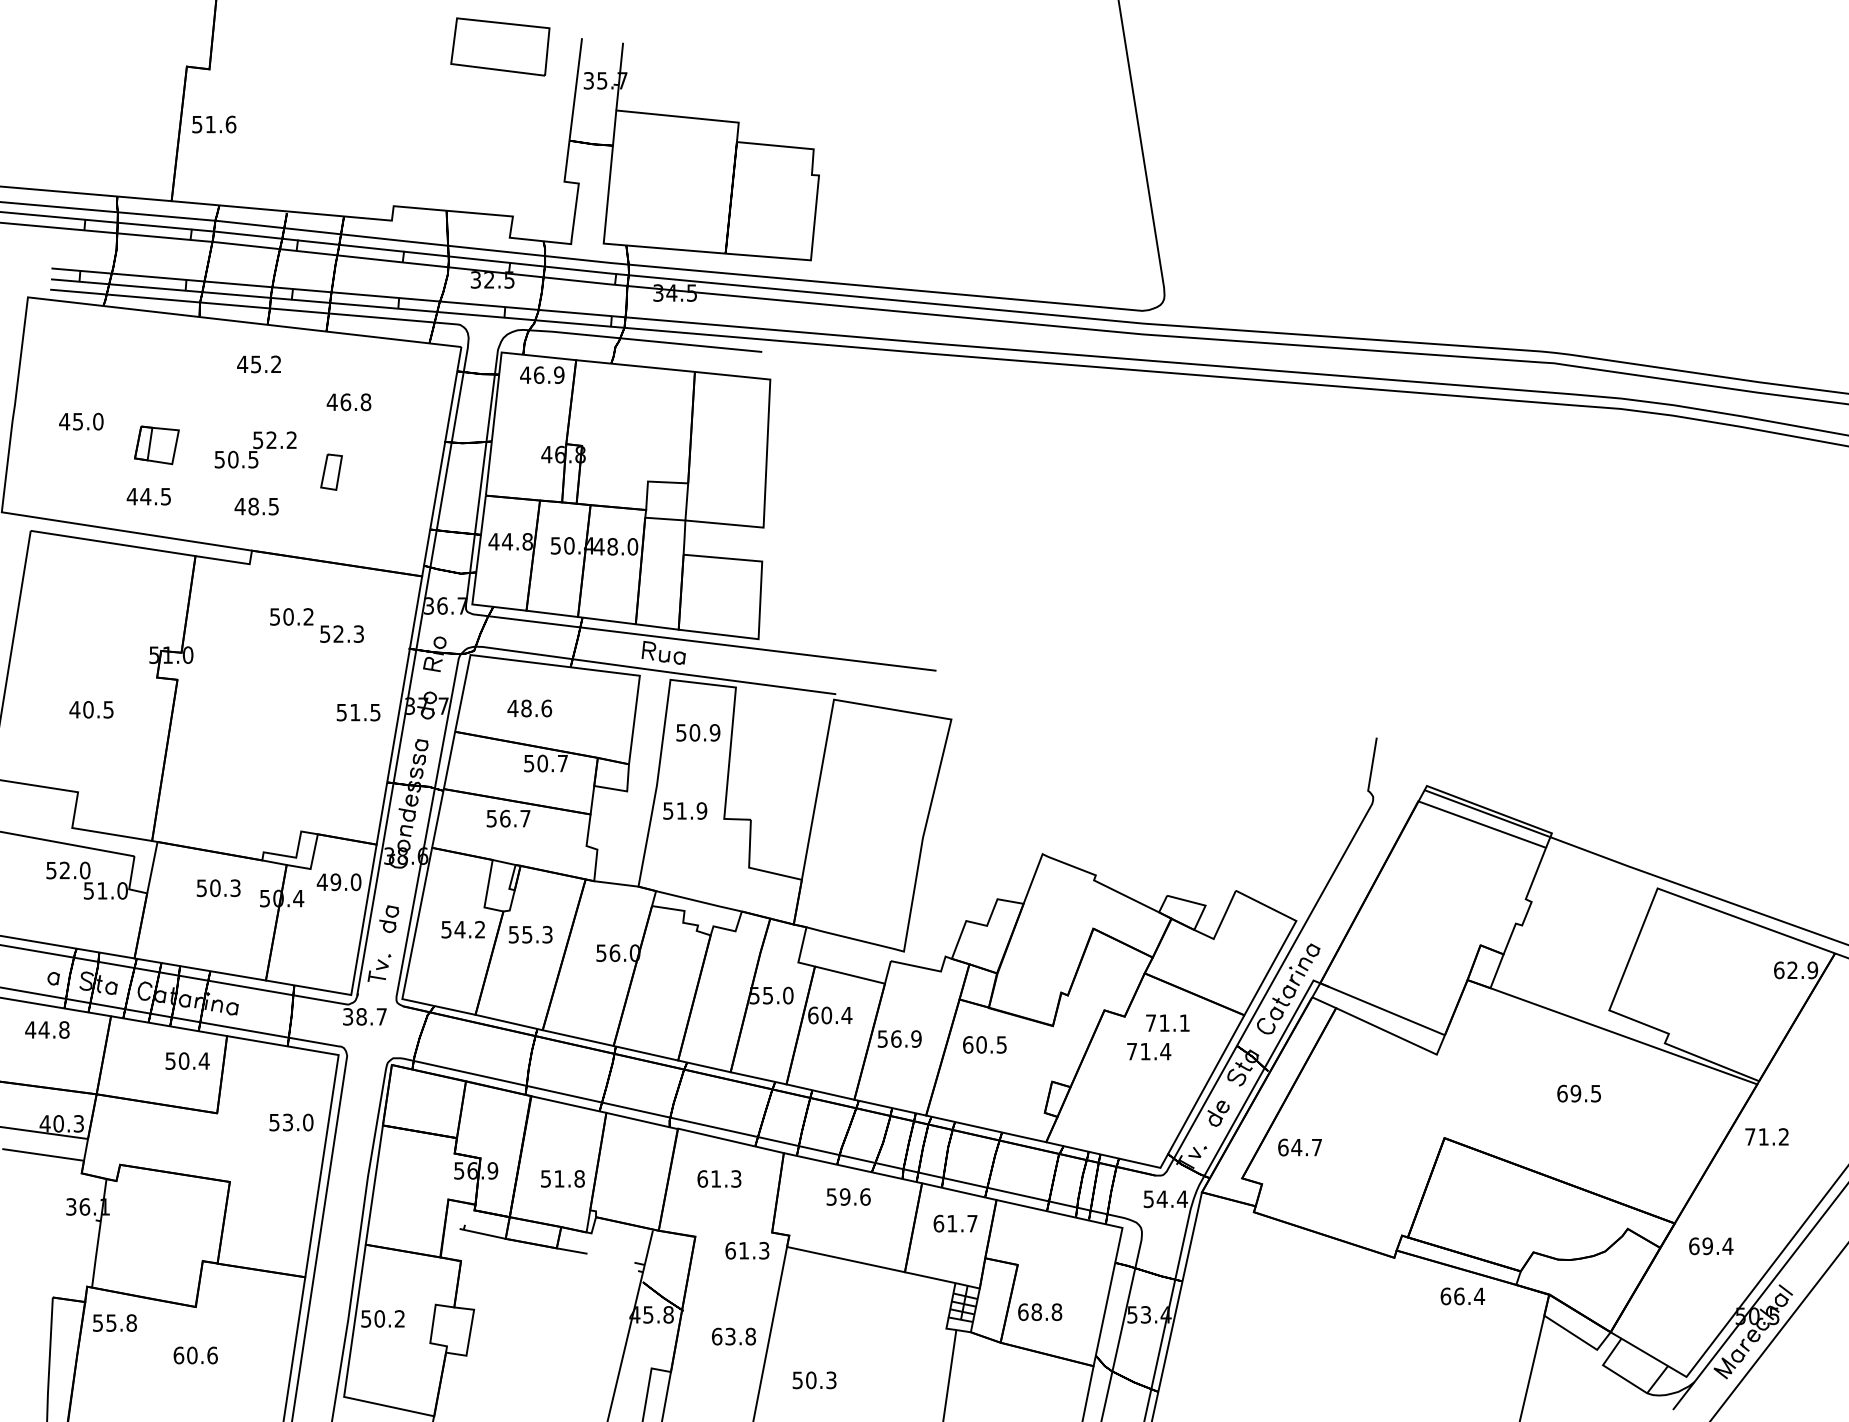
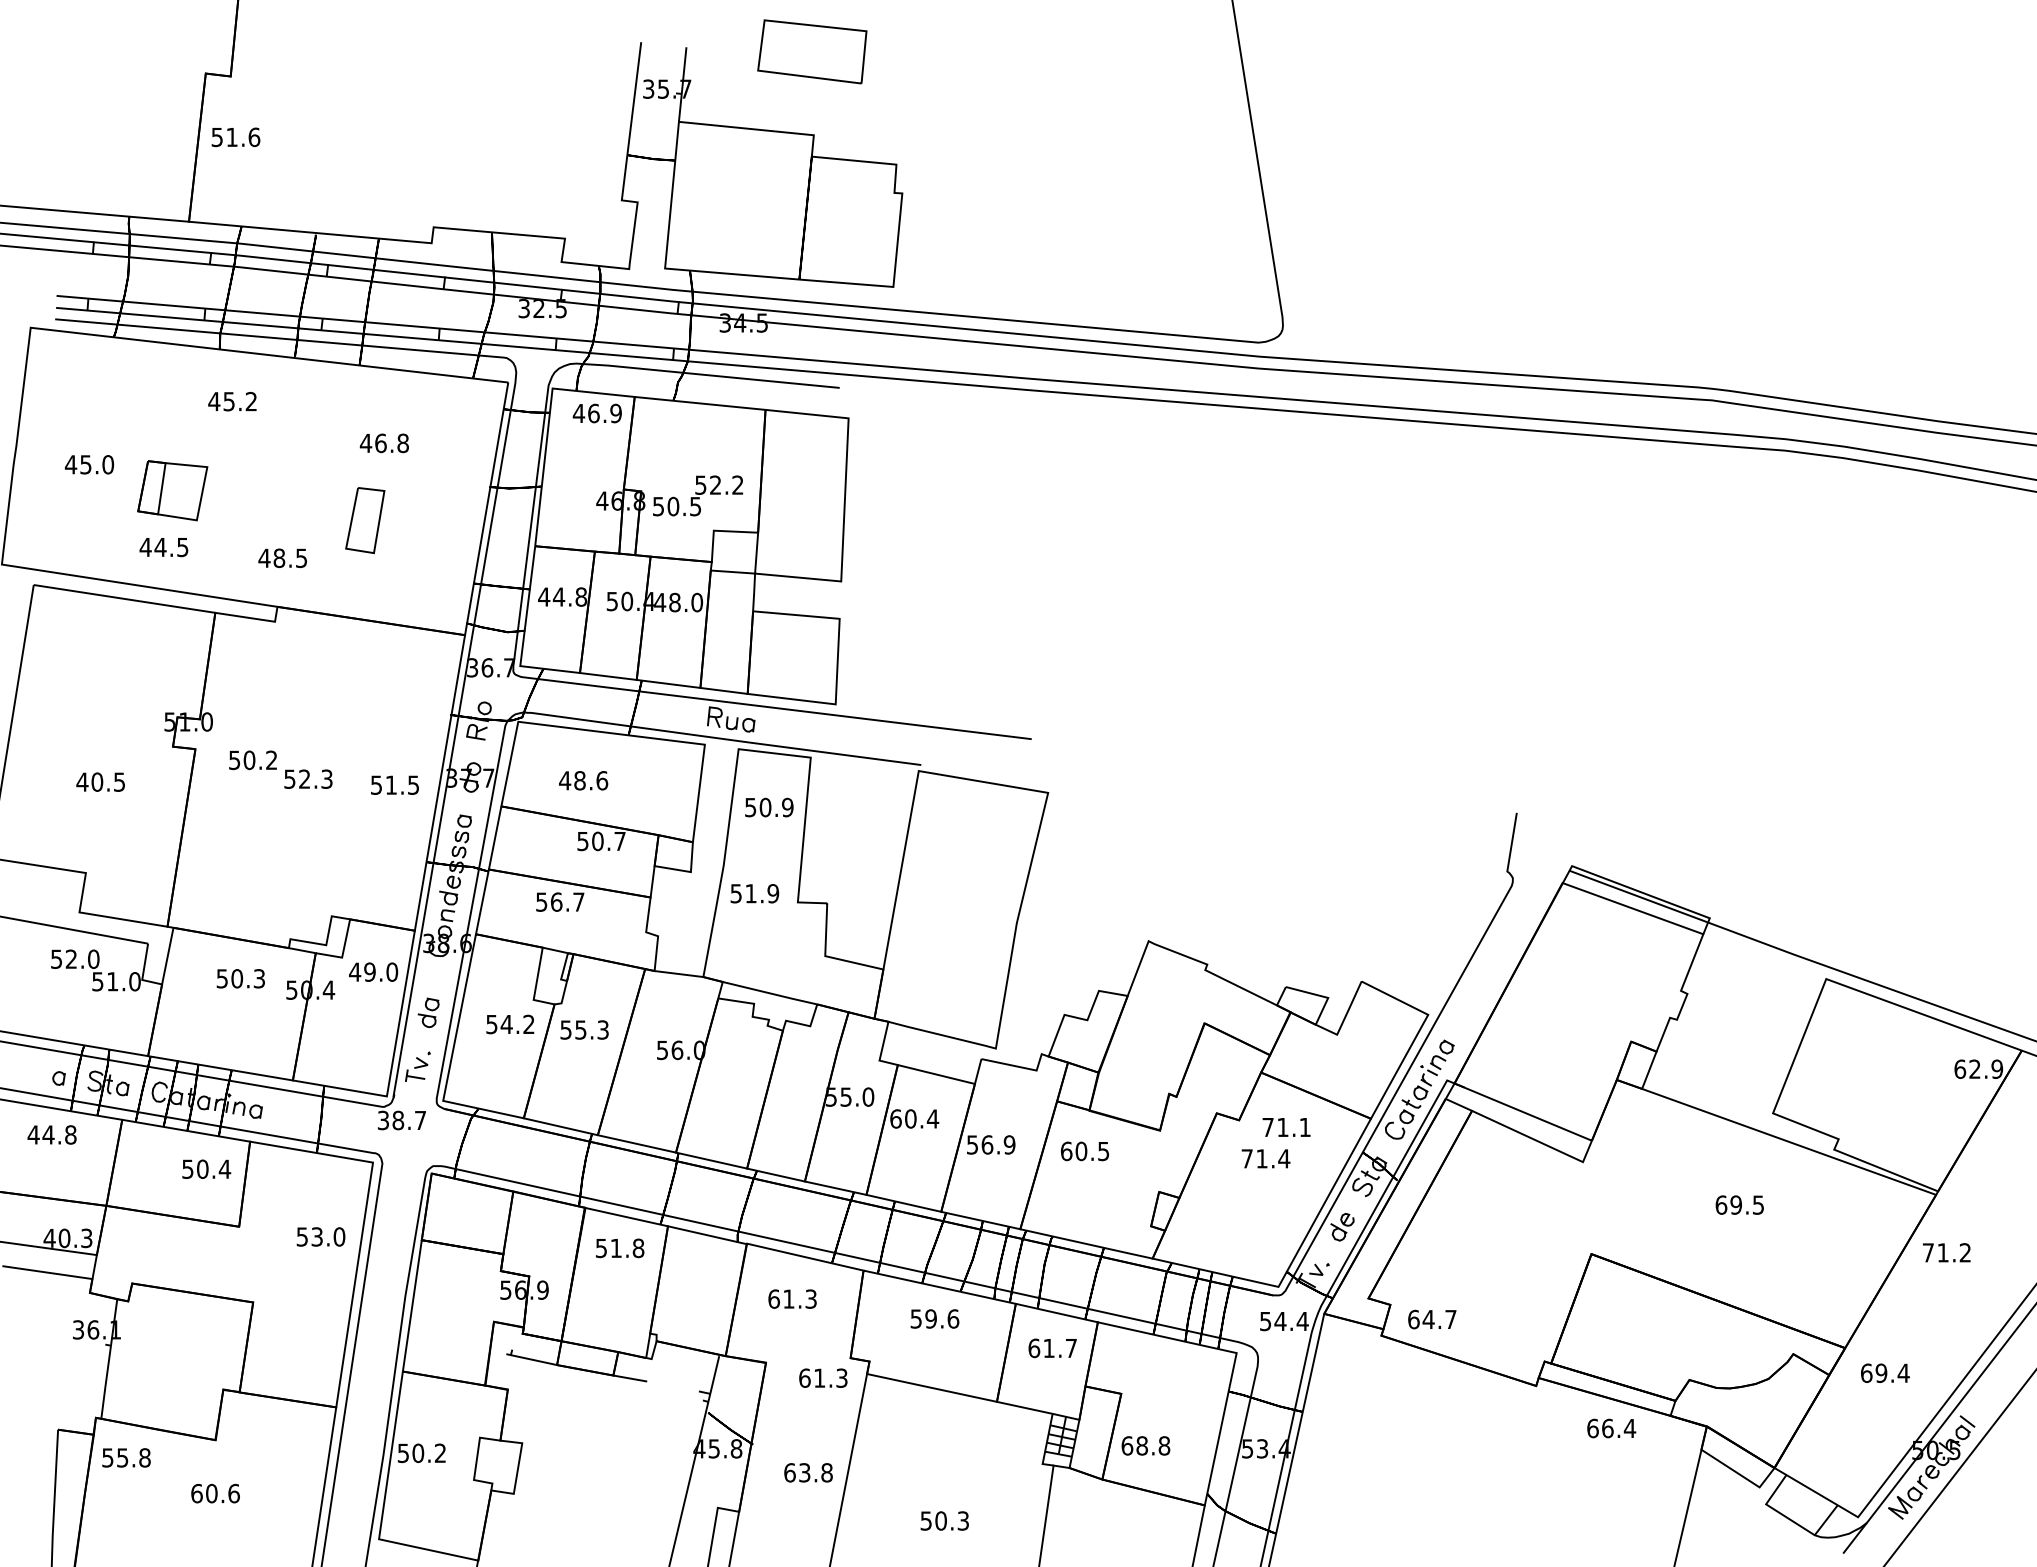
part: (500, 46) -> (812, 51), moved
part: (258, 364) -> (231, 401), moved
part: (156, 445) -> (172, 490), size x1.43
part: (255, 449) -> (697, 495), moved
part: (331, 471) -> (365, 519), size x1.67
part: (316, 625) -> (280, 769), moved
part: (1299, 1147) -> (1431, 1319), moved
part: (562, 1178) -> (619, 1247), moved
text: (814, 1380) -> (944, 1521), moved

